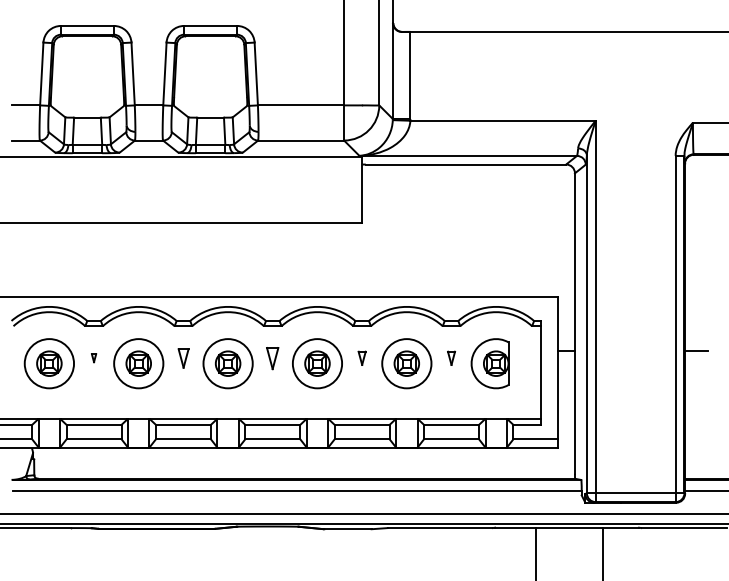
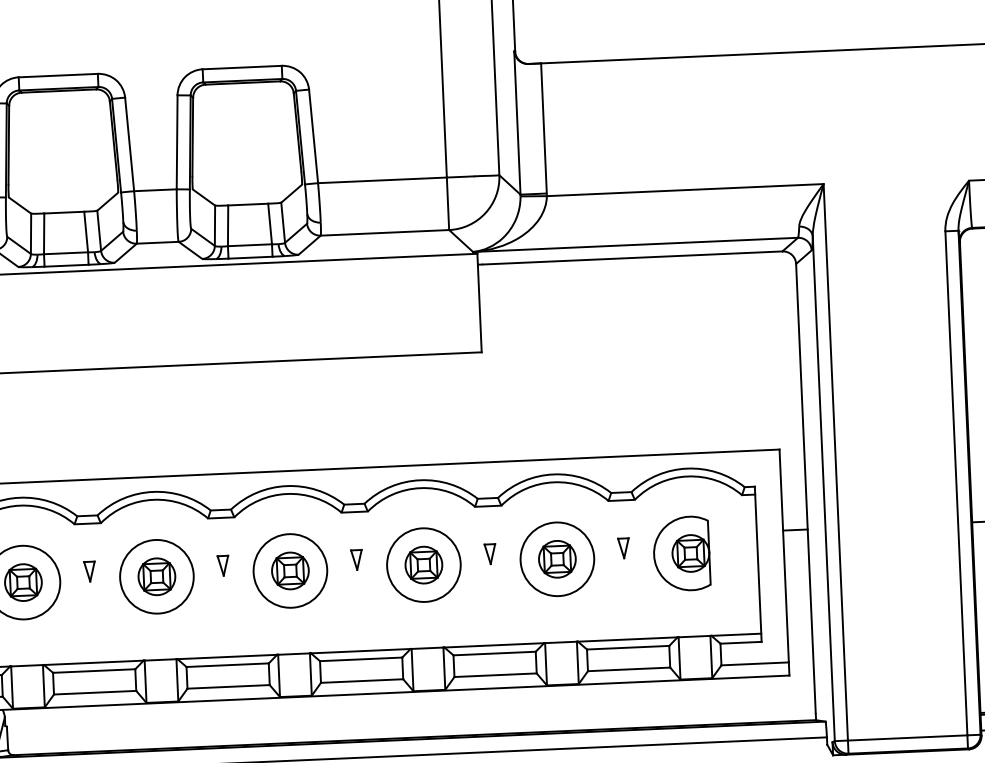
part: (93, 357) -> (88, 570), size x1.67
part: (182, 357) -> (221, 564), size x0.71
part: (272, 357) -> (356, 558), size x0.62

